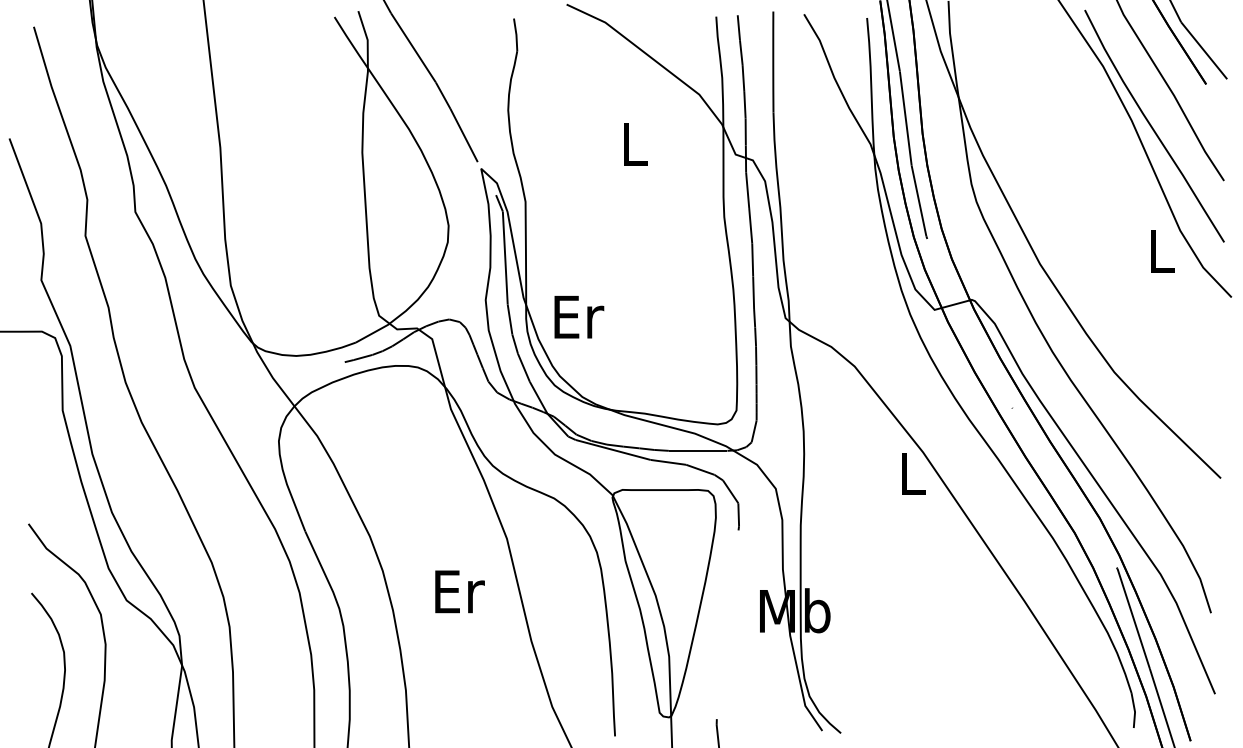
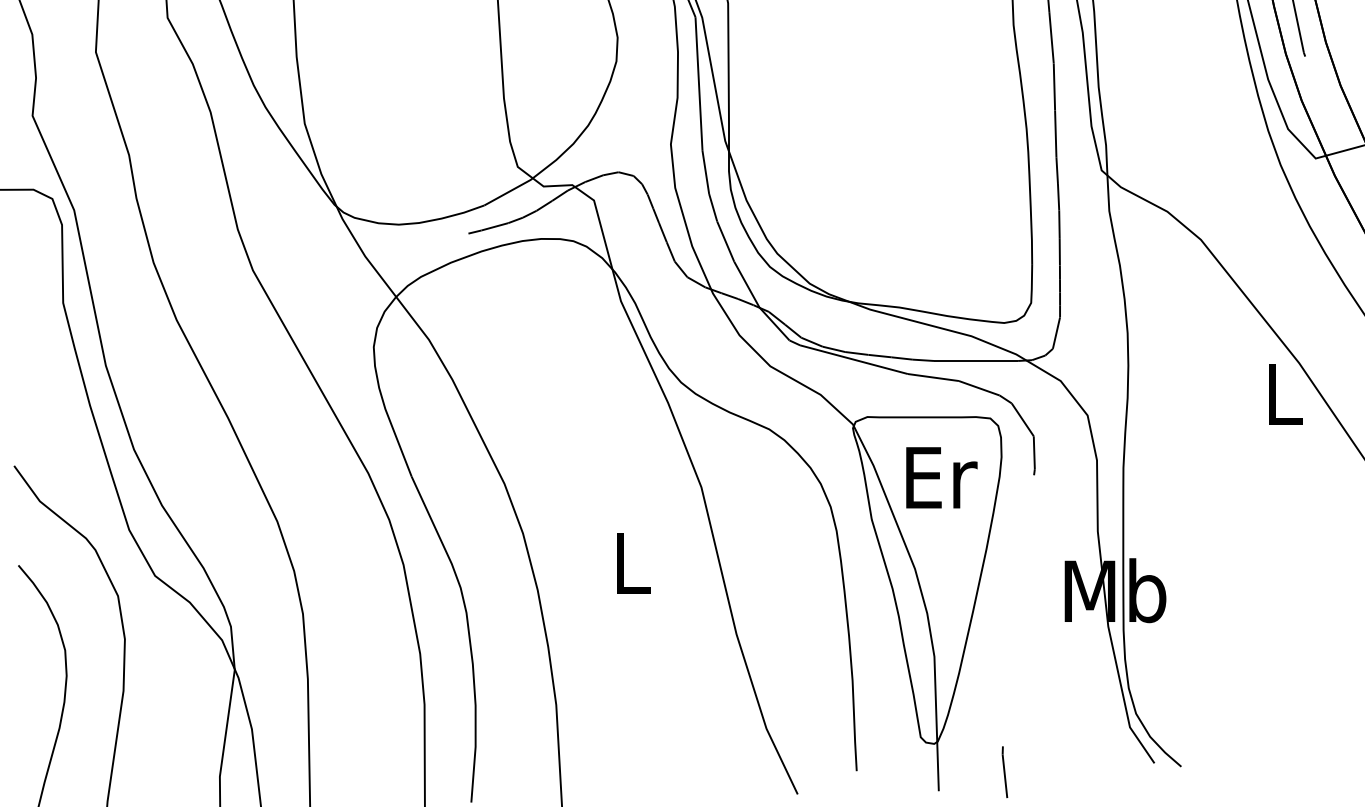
text: (579, 317) -> (942, 478), moved
text: (459, 591) -> (633, 563), Er -> L

